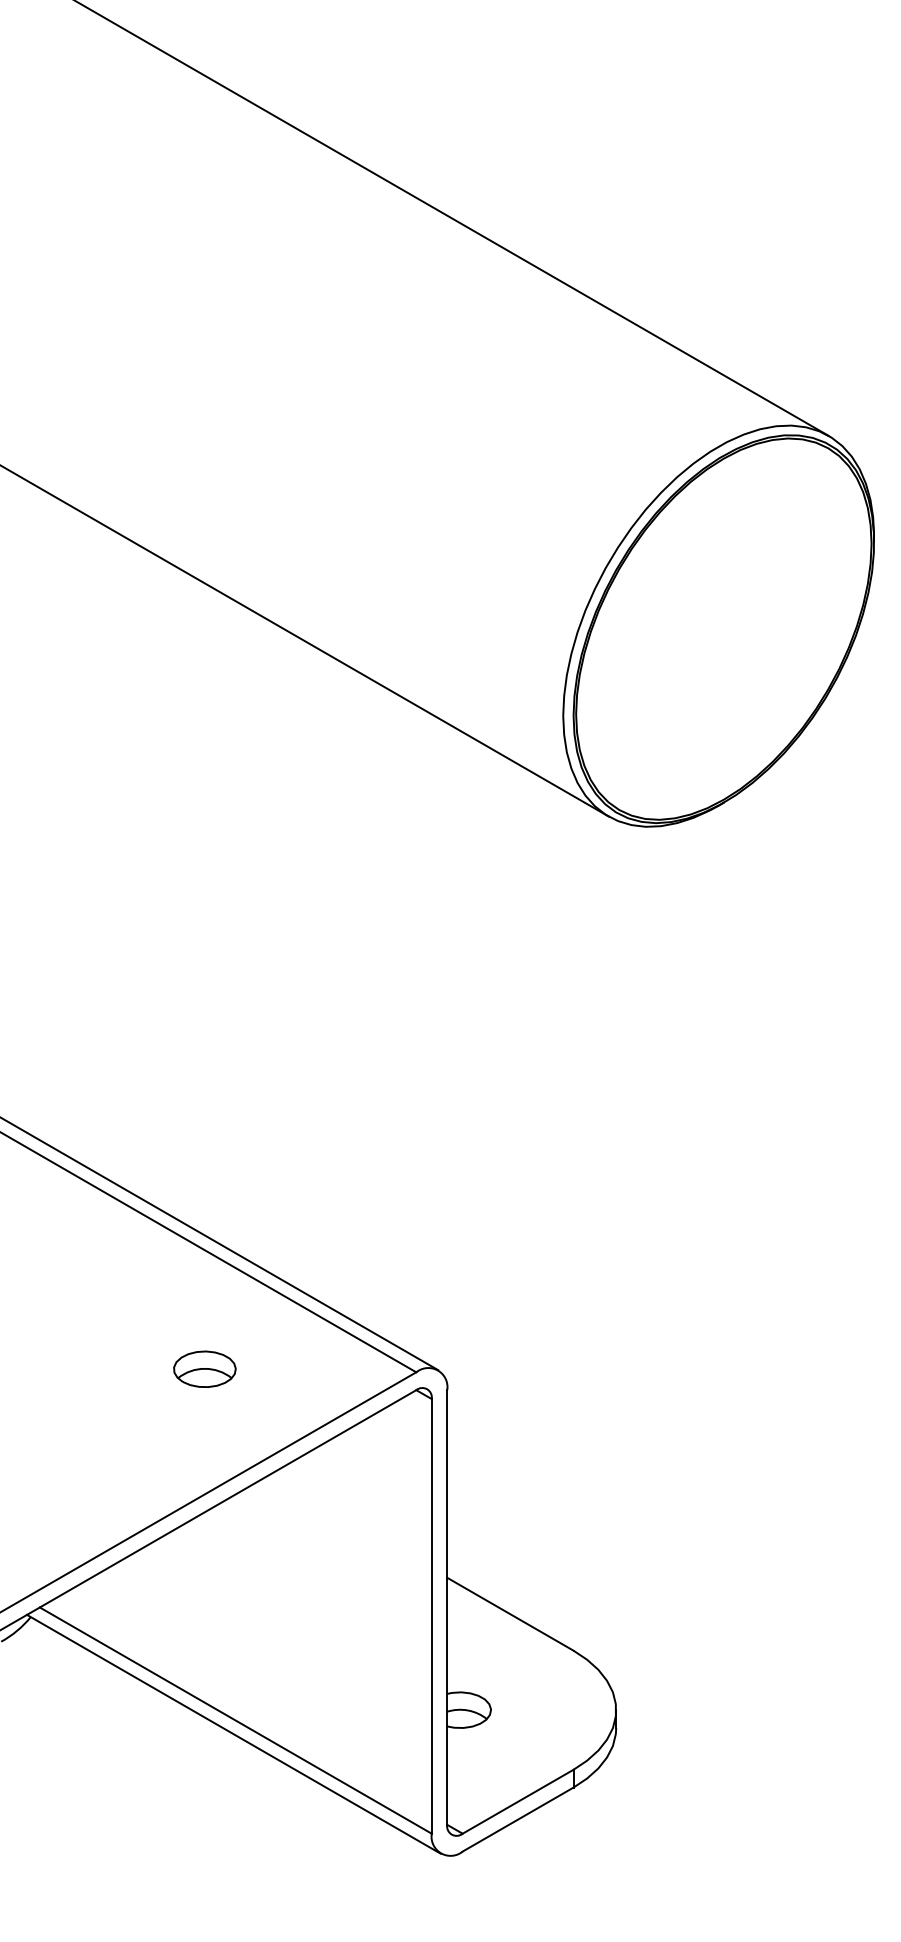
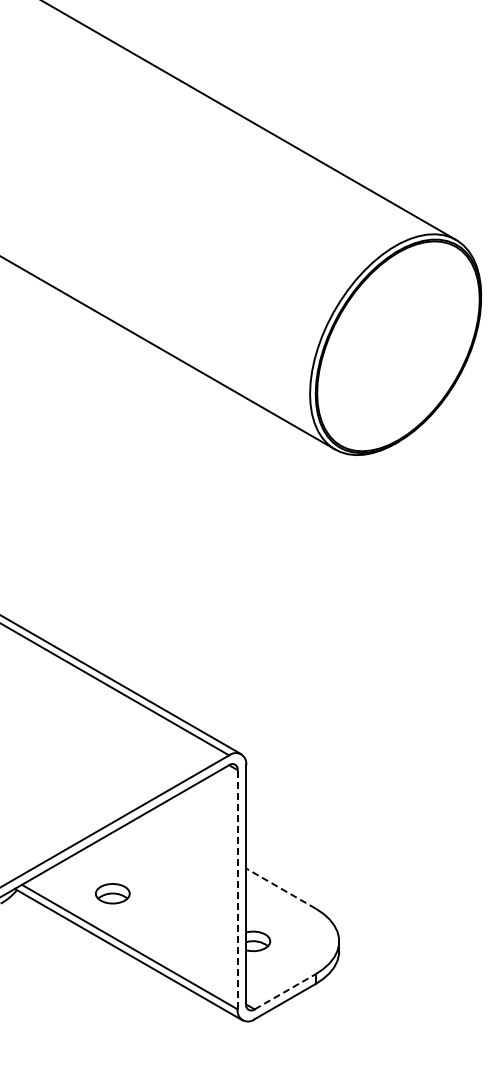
part: (204, 1368) -> (112, 893), moved
line: (509, 1614) -> (280, 888), solid -> dashed
line: (431, 1615) -> (237, 889), solid -> dashed
line: (518, 1801) -> (285, 991), solid -> dashed

